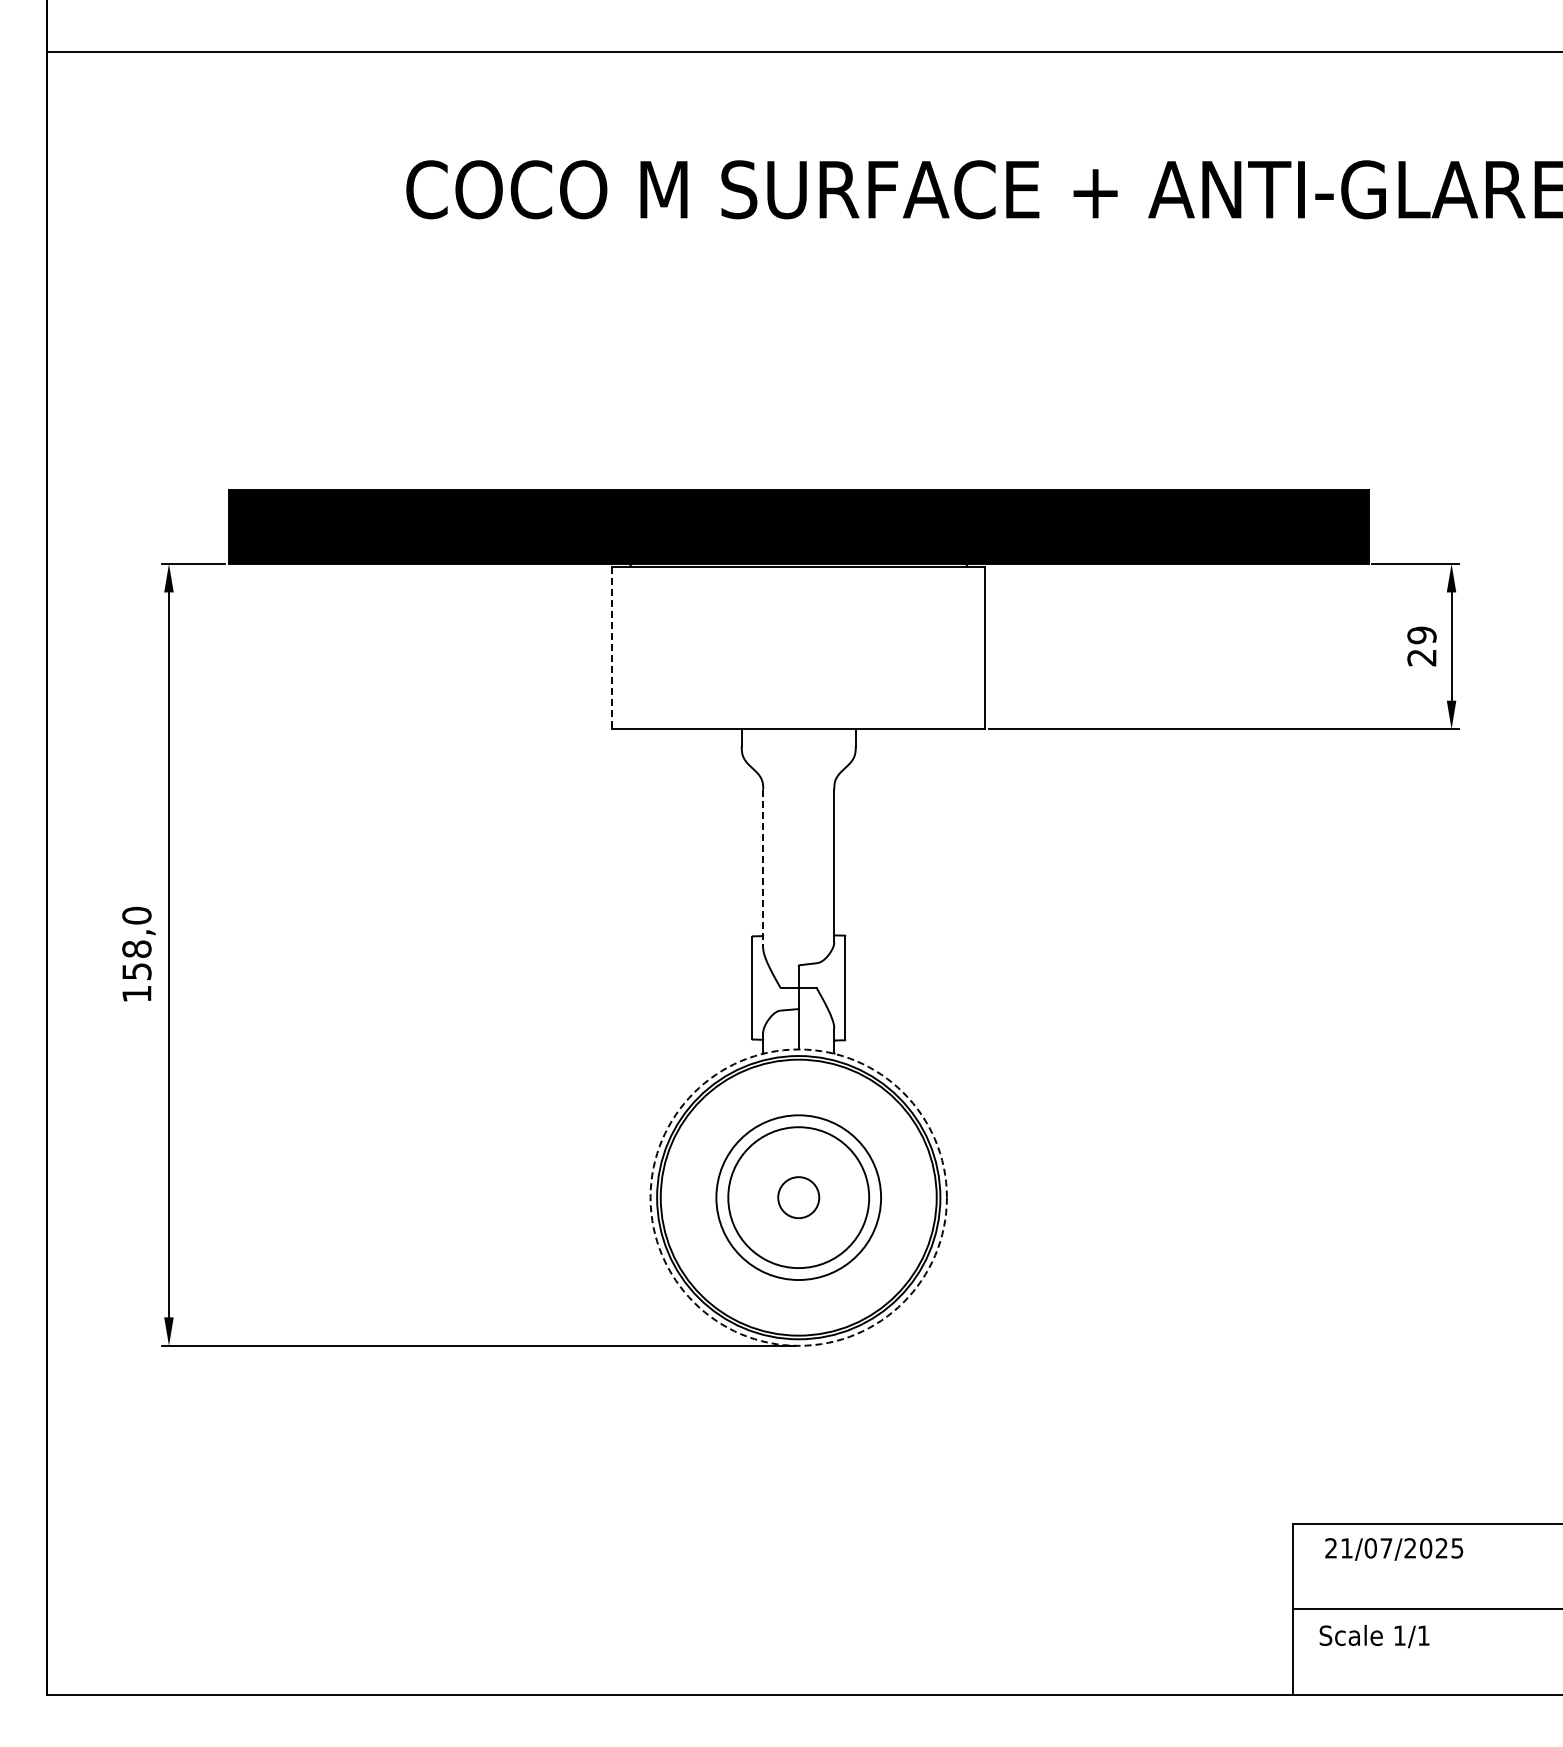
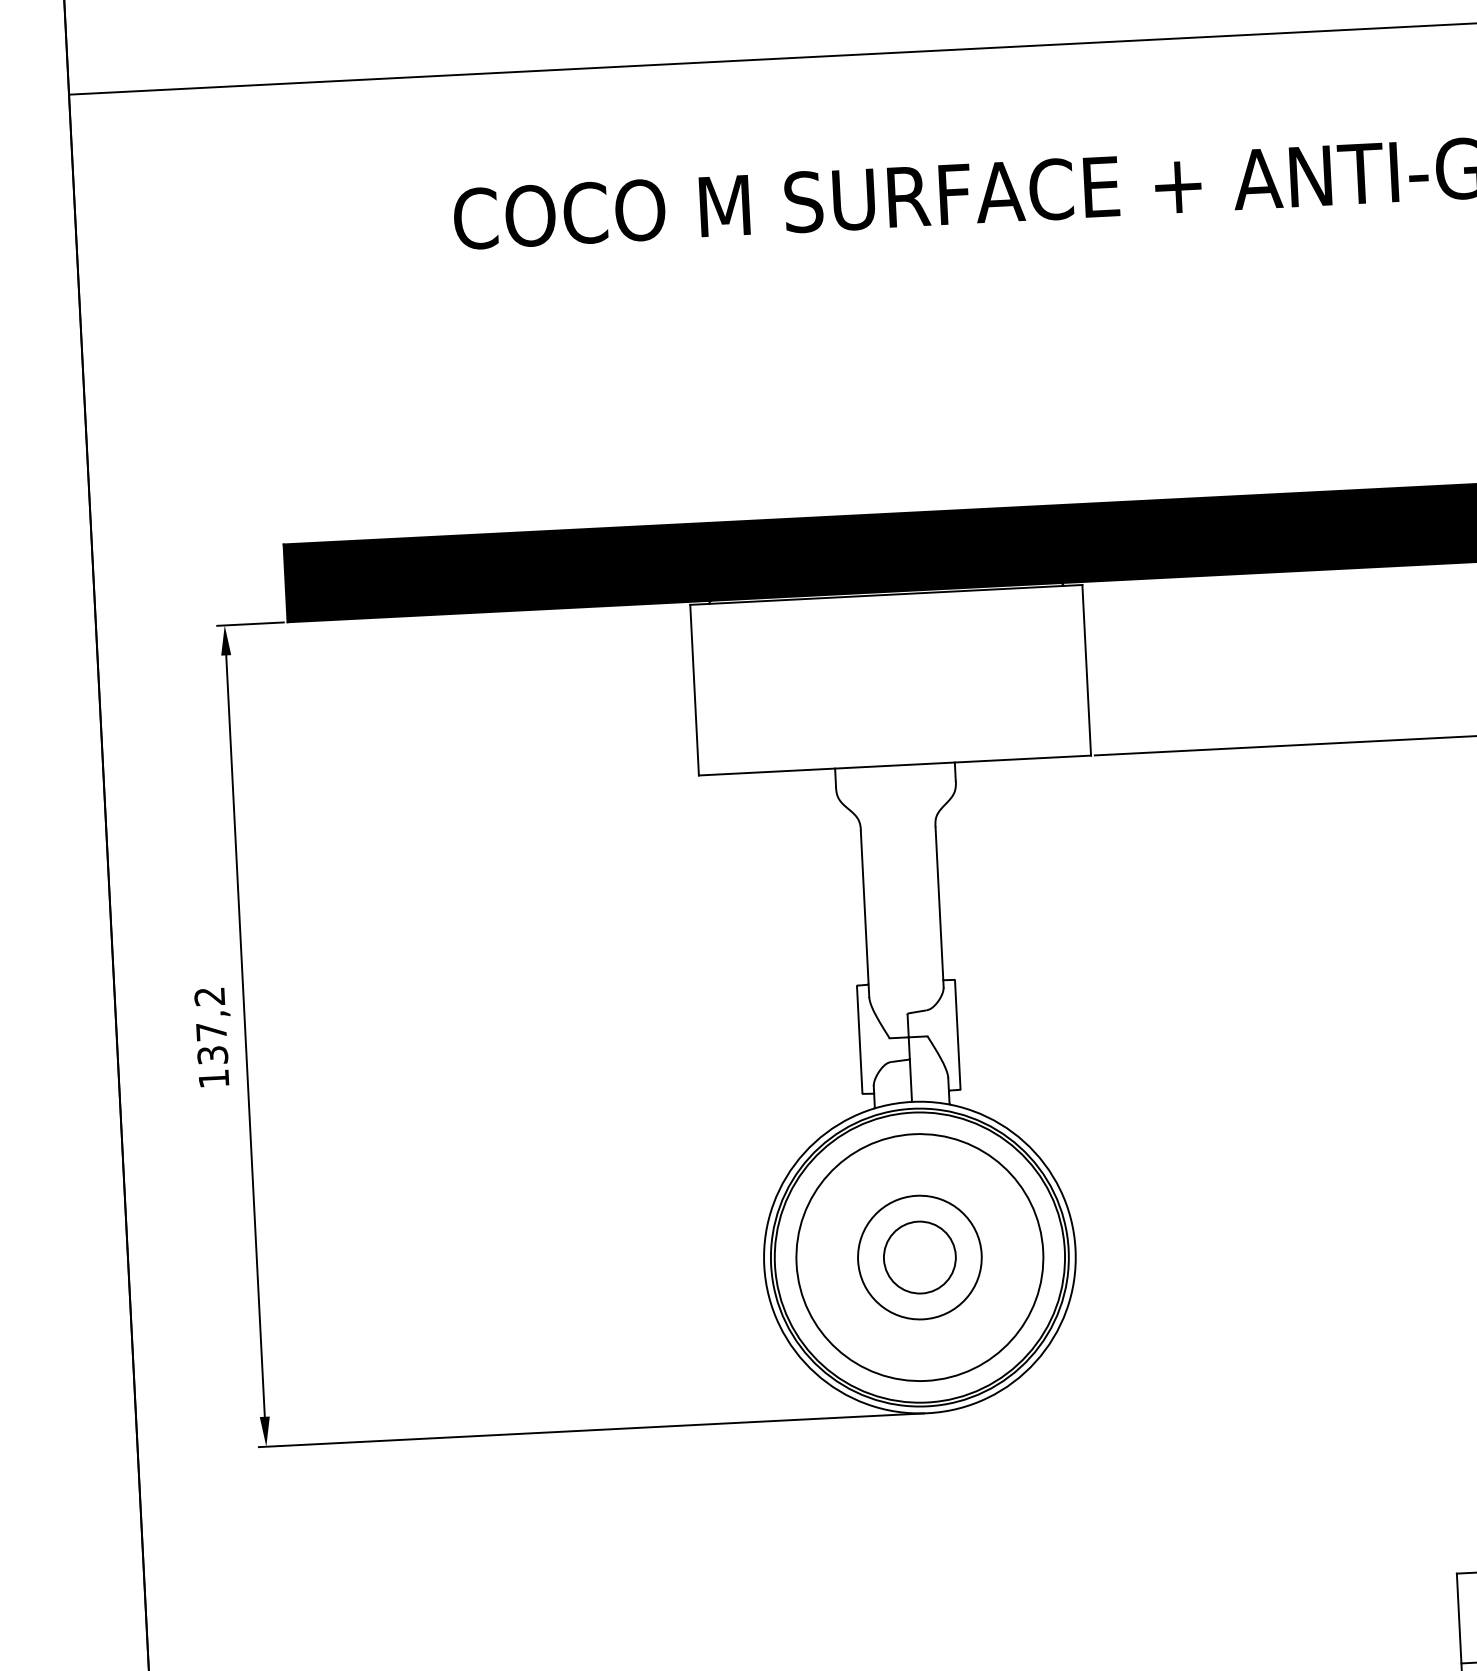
line: (612, 648) -> (695, 690), dashed -> solid
line: (763, 868) -> (865, 913), dashed -> solid
text: (136, 942) -> (210, 1024), 158,0 -> 137,2
circle: (798, 1197) -> (919, 1257), dashed -> solid
circle: (798, 1197) -> (919, 1257), size x0.71
circle: (798, 1197) -> (919, 1257), size x1.67
circle: (798, 1197) -> (919, 1257), size x1.67

